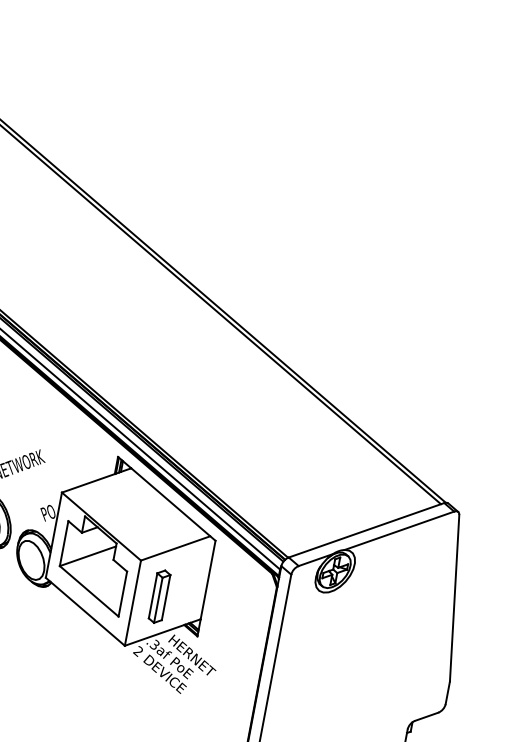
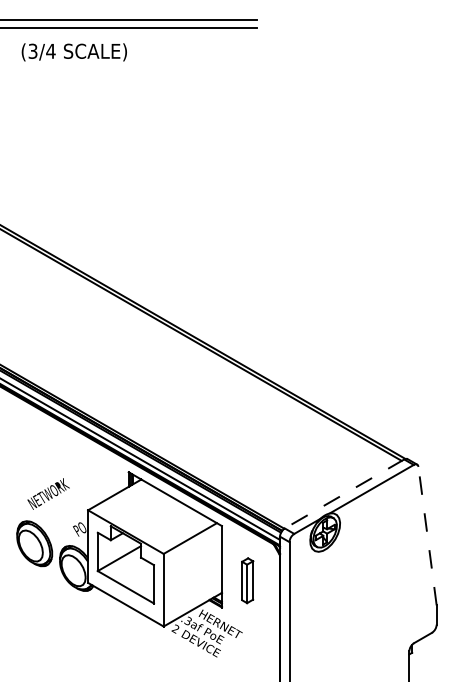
line: (365, 530) -> (343, 494), solid -> dashed
part: (159, 596) -> (247, 580), moved
line: (454, 598) -> (427, 536), solid -> dashed

